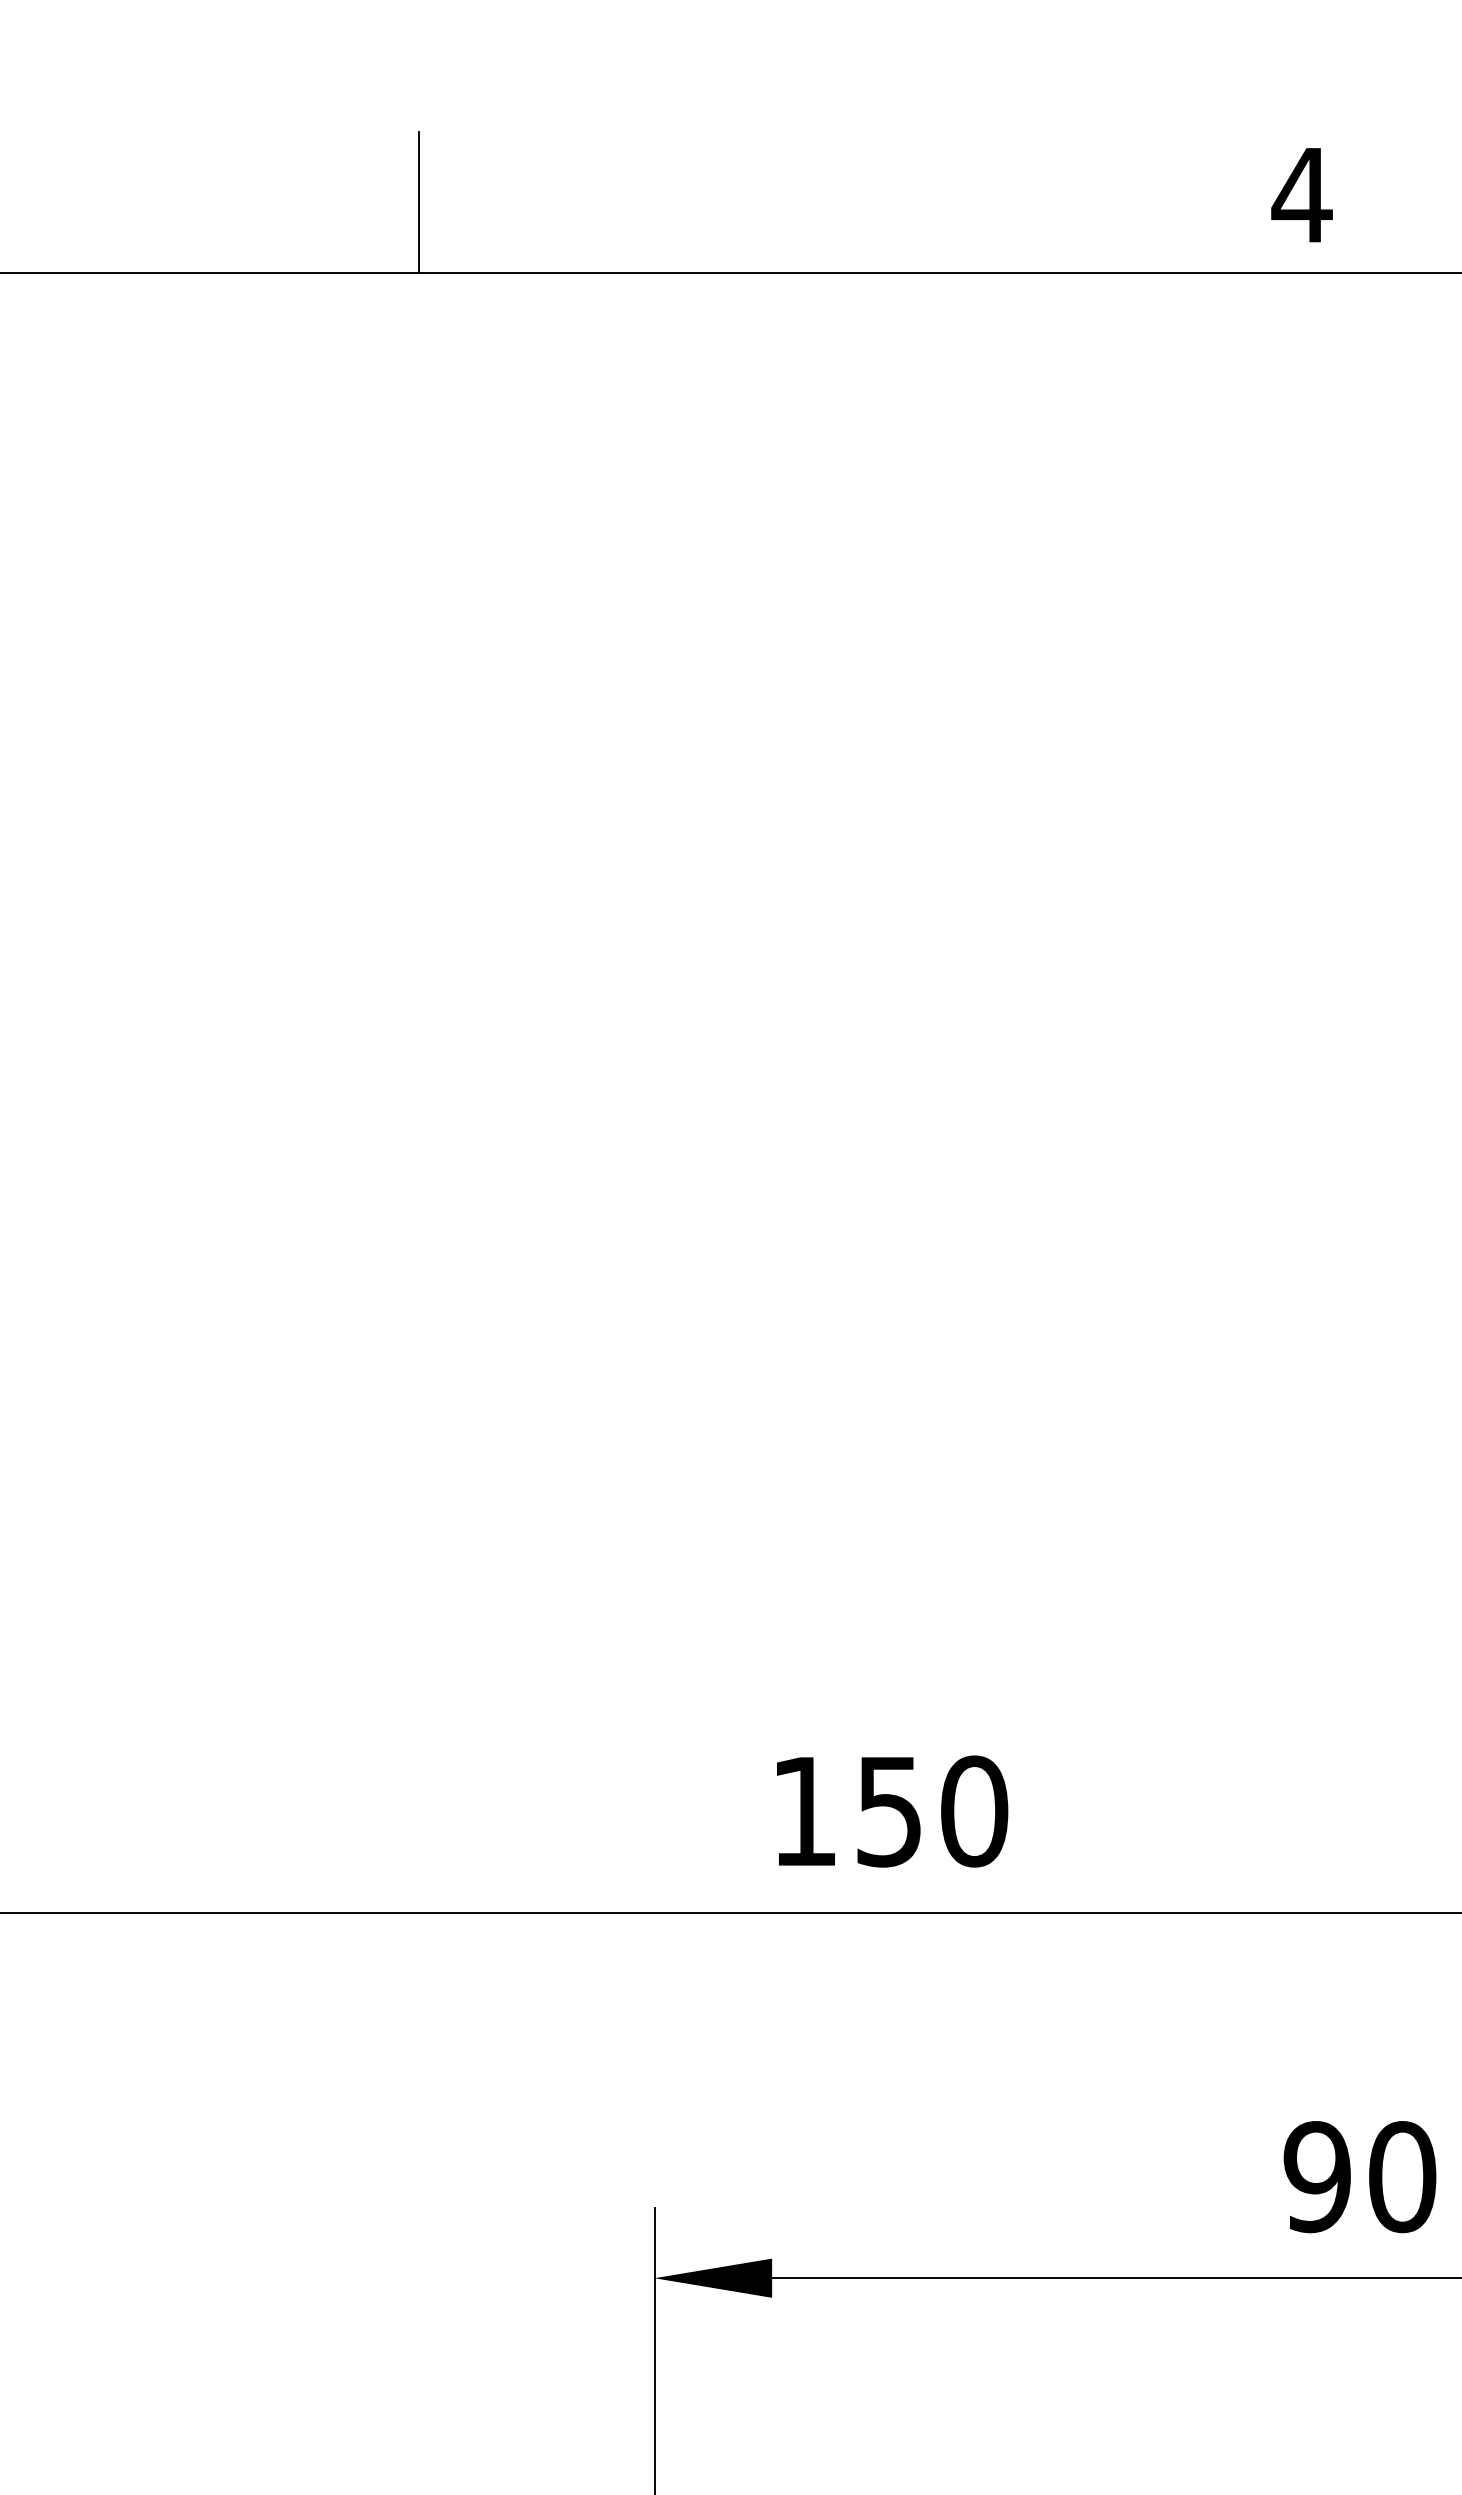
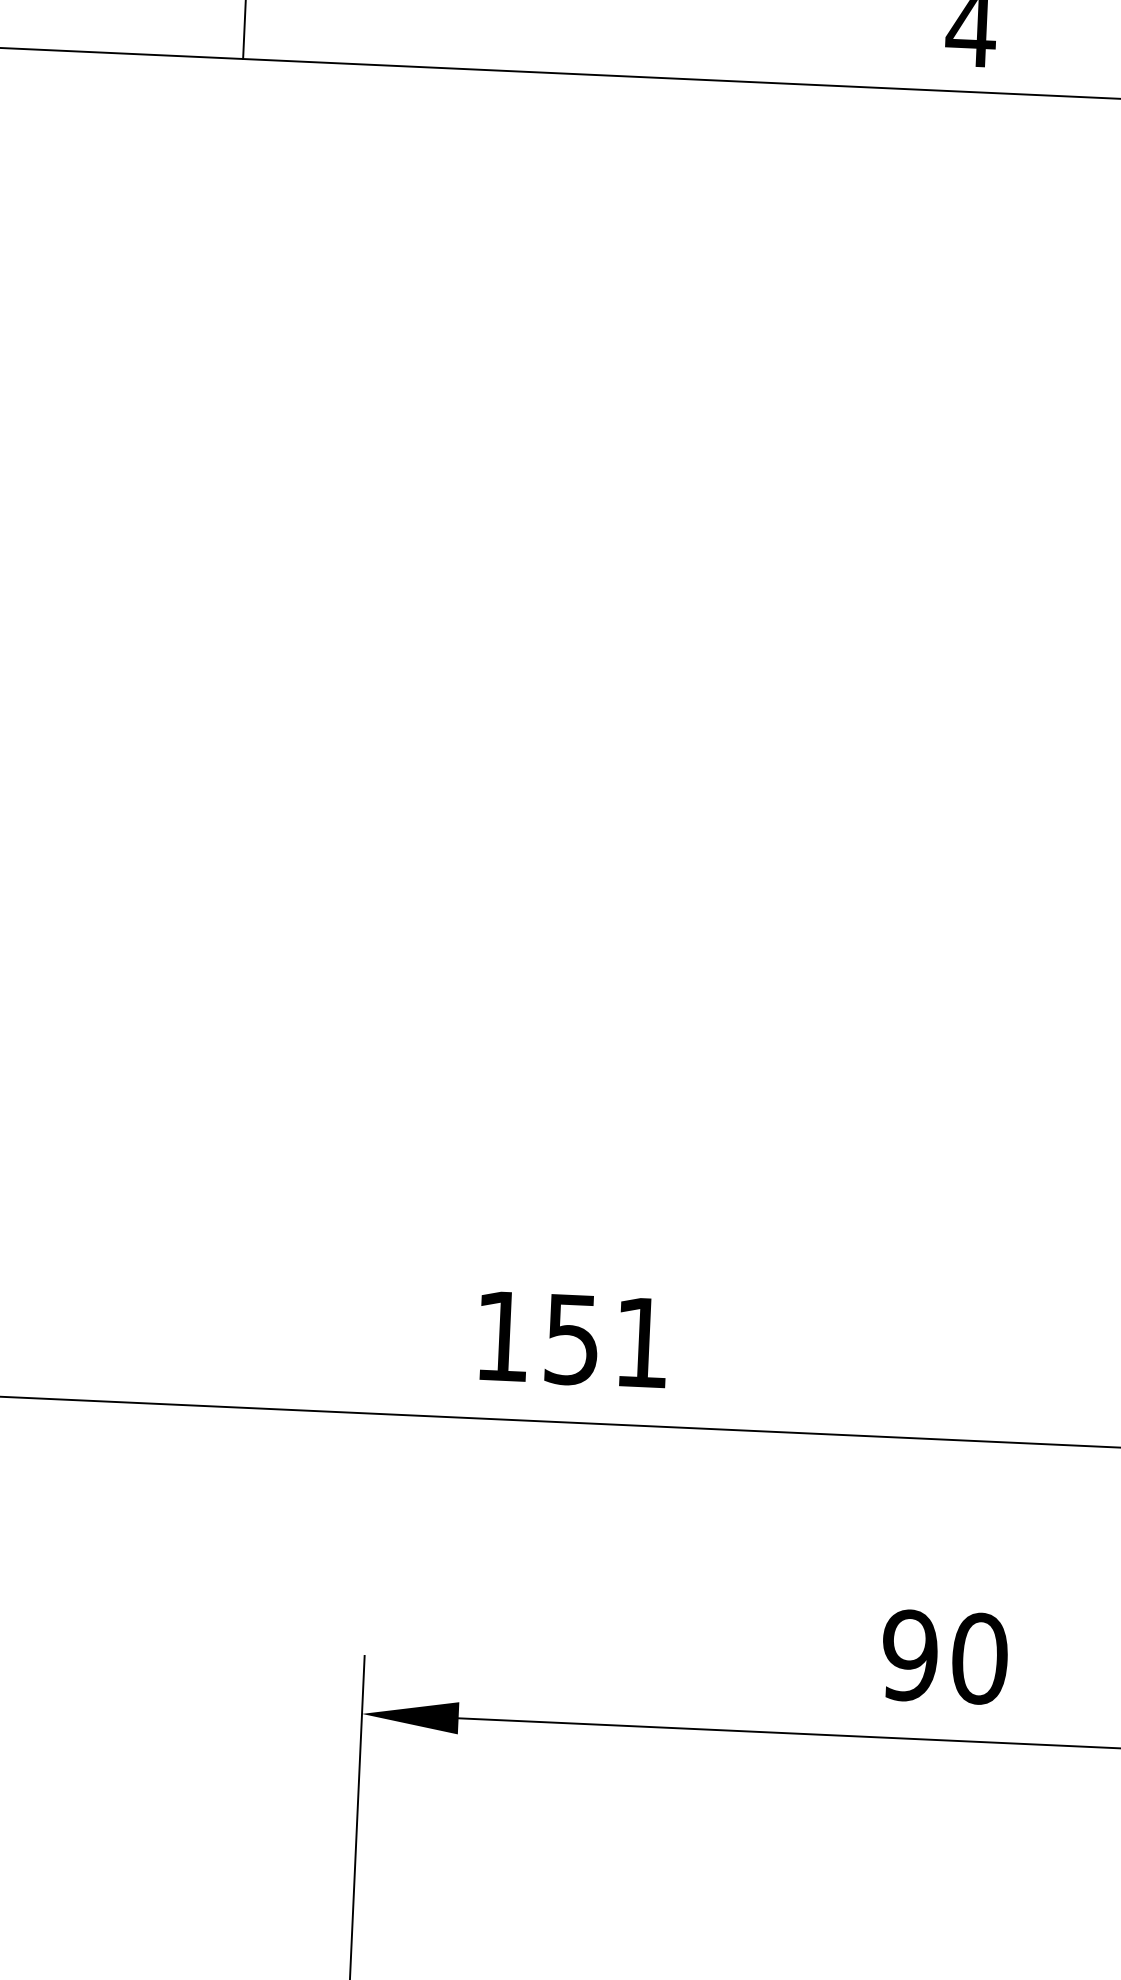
text: (974, 1811) -> (642, 1342), 150 -> 151

